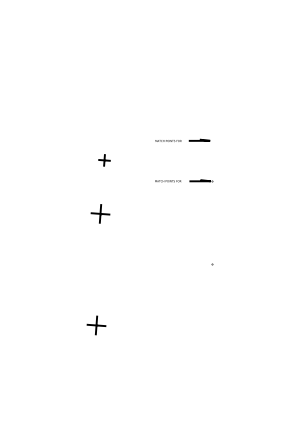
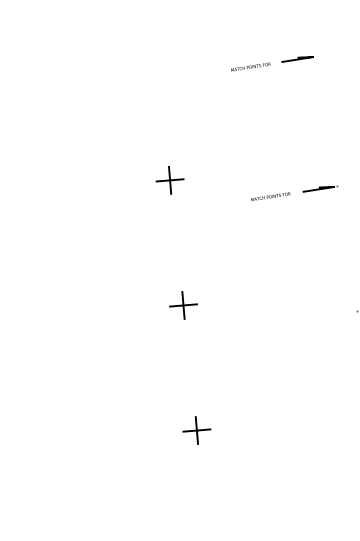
part: (182, 139) -> (271, 61), moved
part: (104, 160) -> (170, 180), size x1.67
part: (100, 213) -> (183, 304), moved

